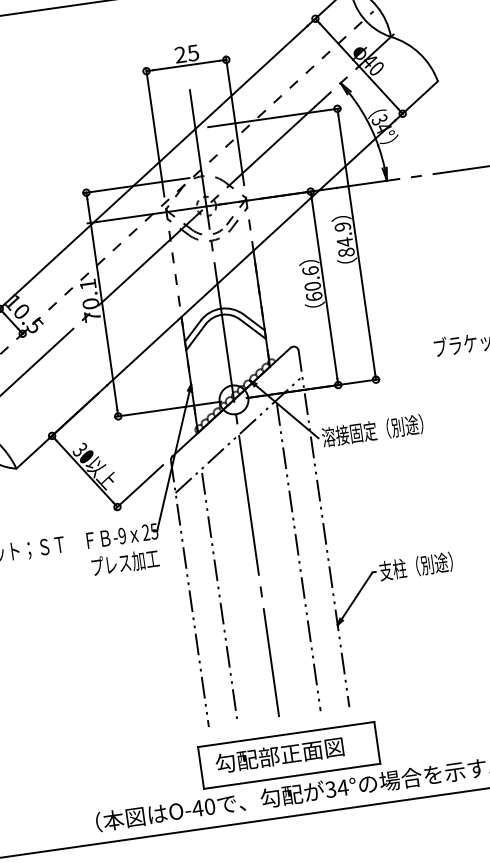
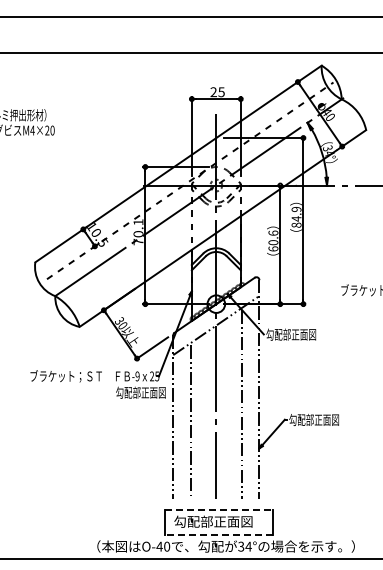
text: (371, 430) -> (296, 334), 溶接固定（別途） -> 勾配部正面図
text: (130, 561) -> (140, 392), プレス加工 -> 勾配部正面図
text: (420, 565) -> (314, 419), 支柱（別途） -> 勾配部正面図
line: (286, 733) -> (219, 509), solid -> dashed
line: (291, 776) -> (218, 535), solid -> dashed

